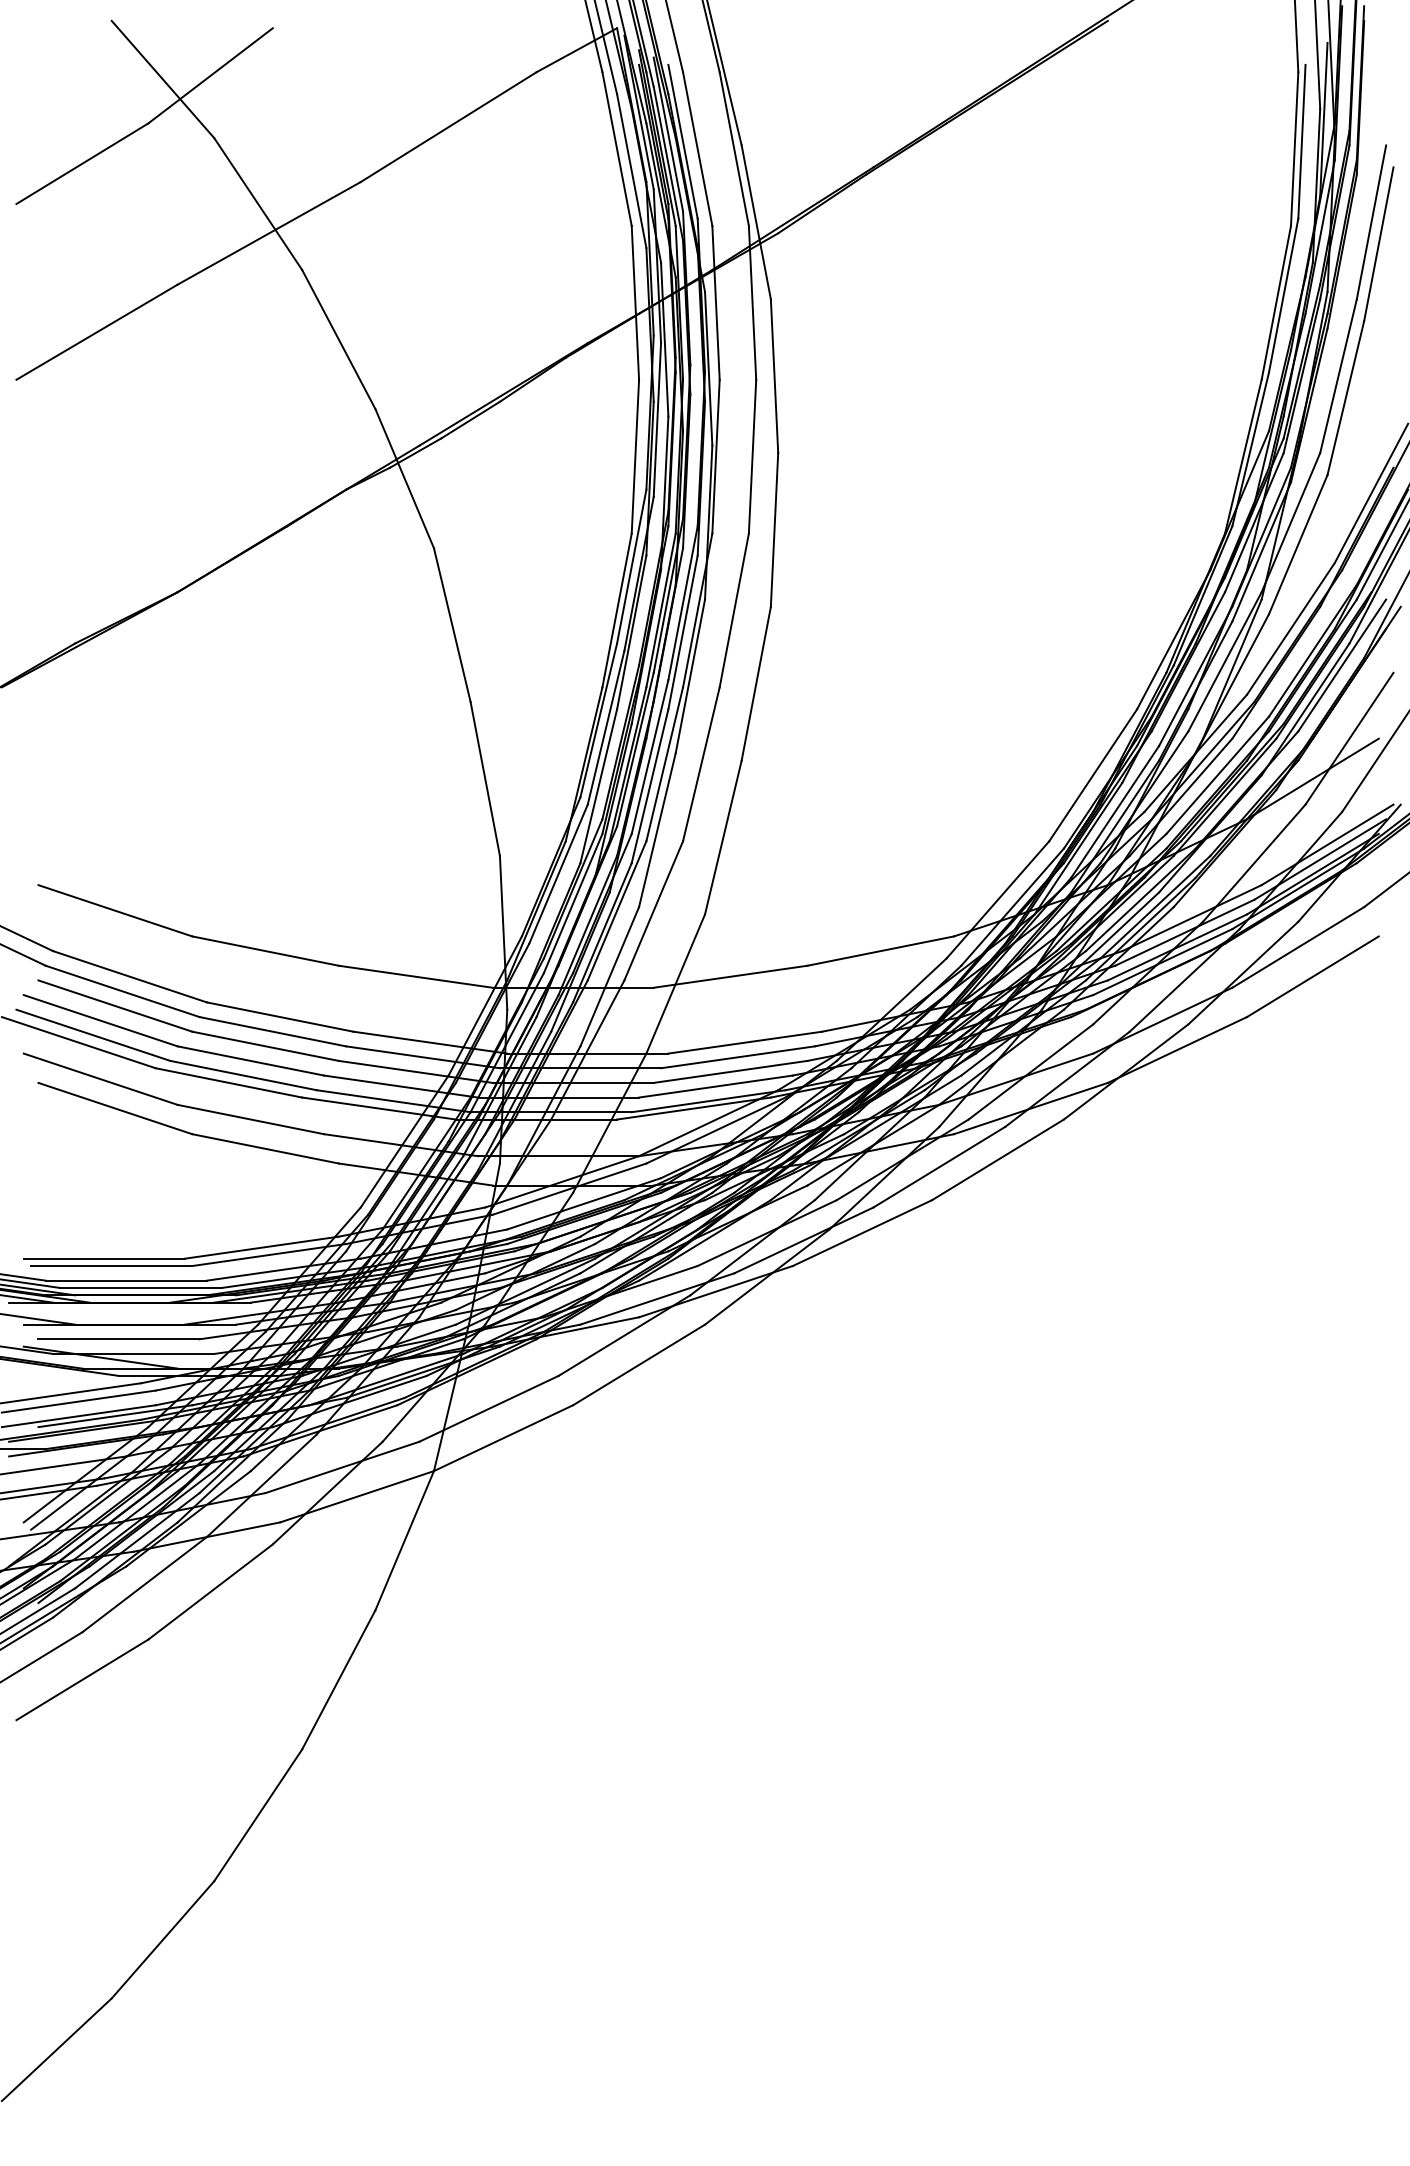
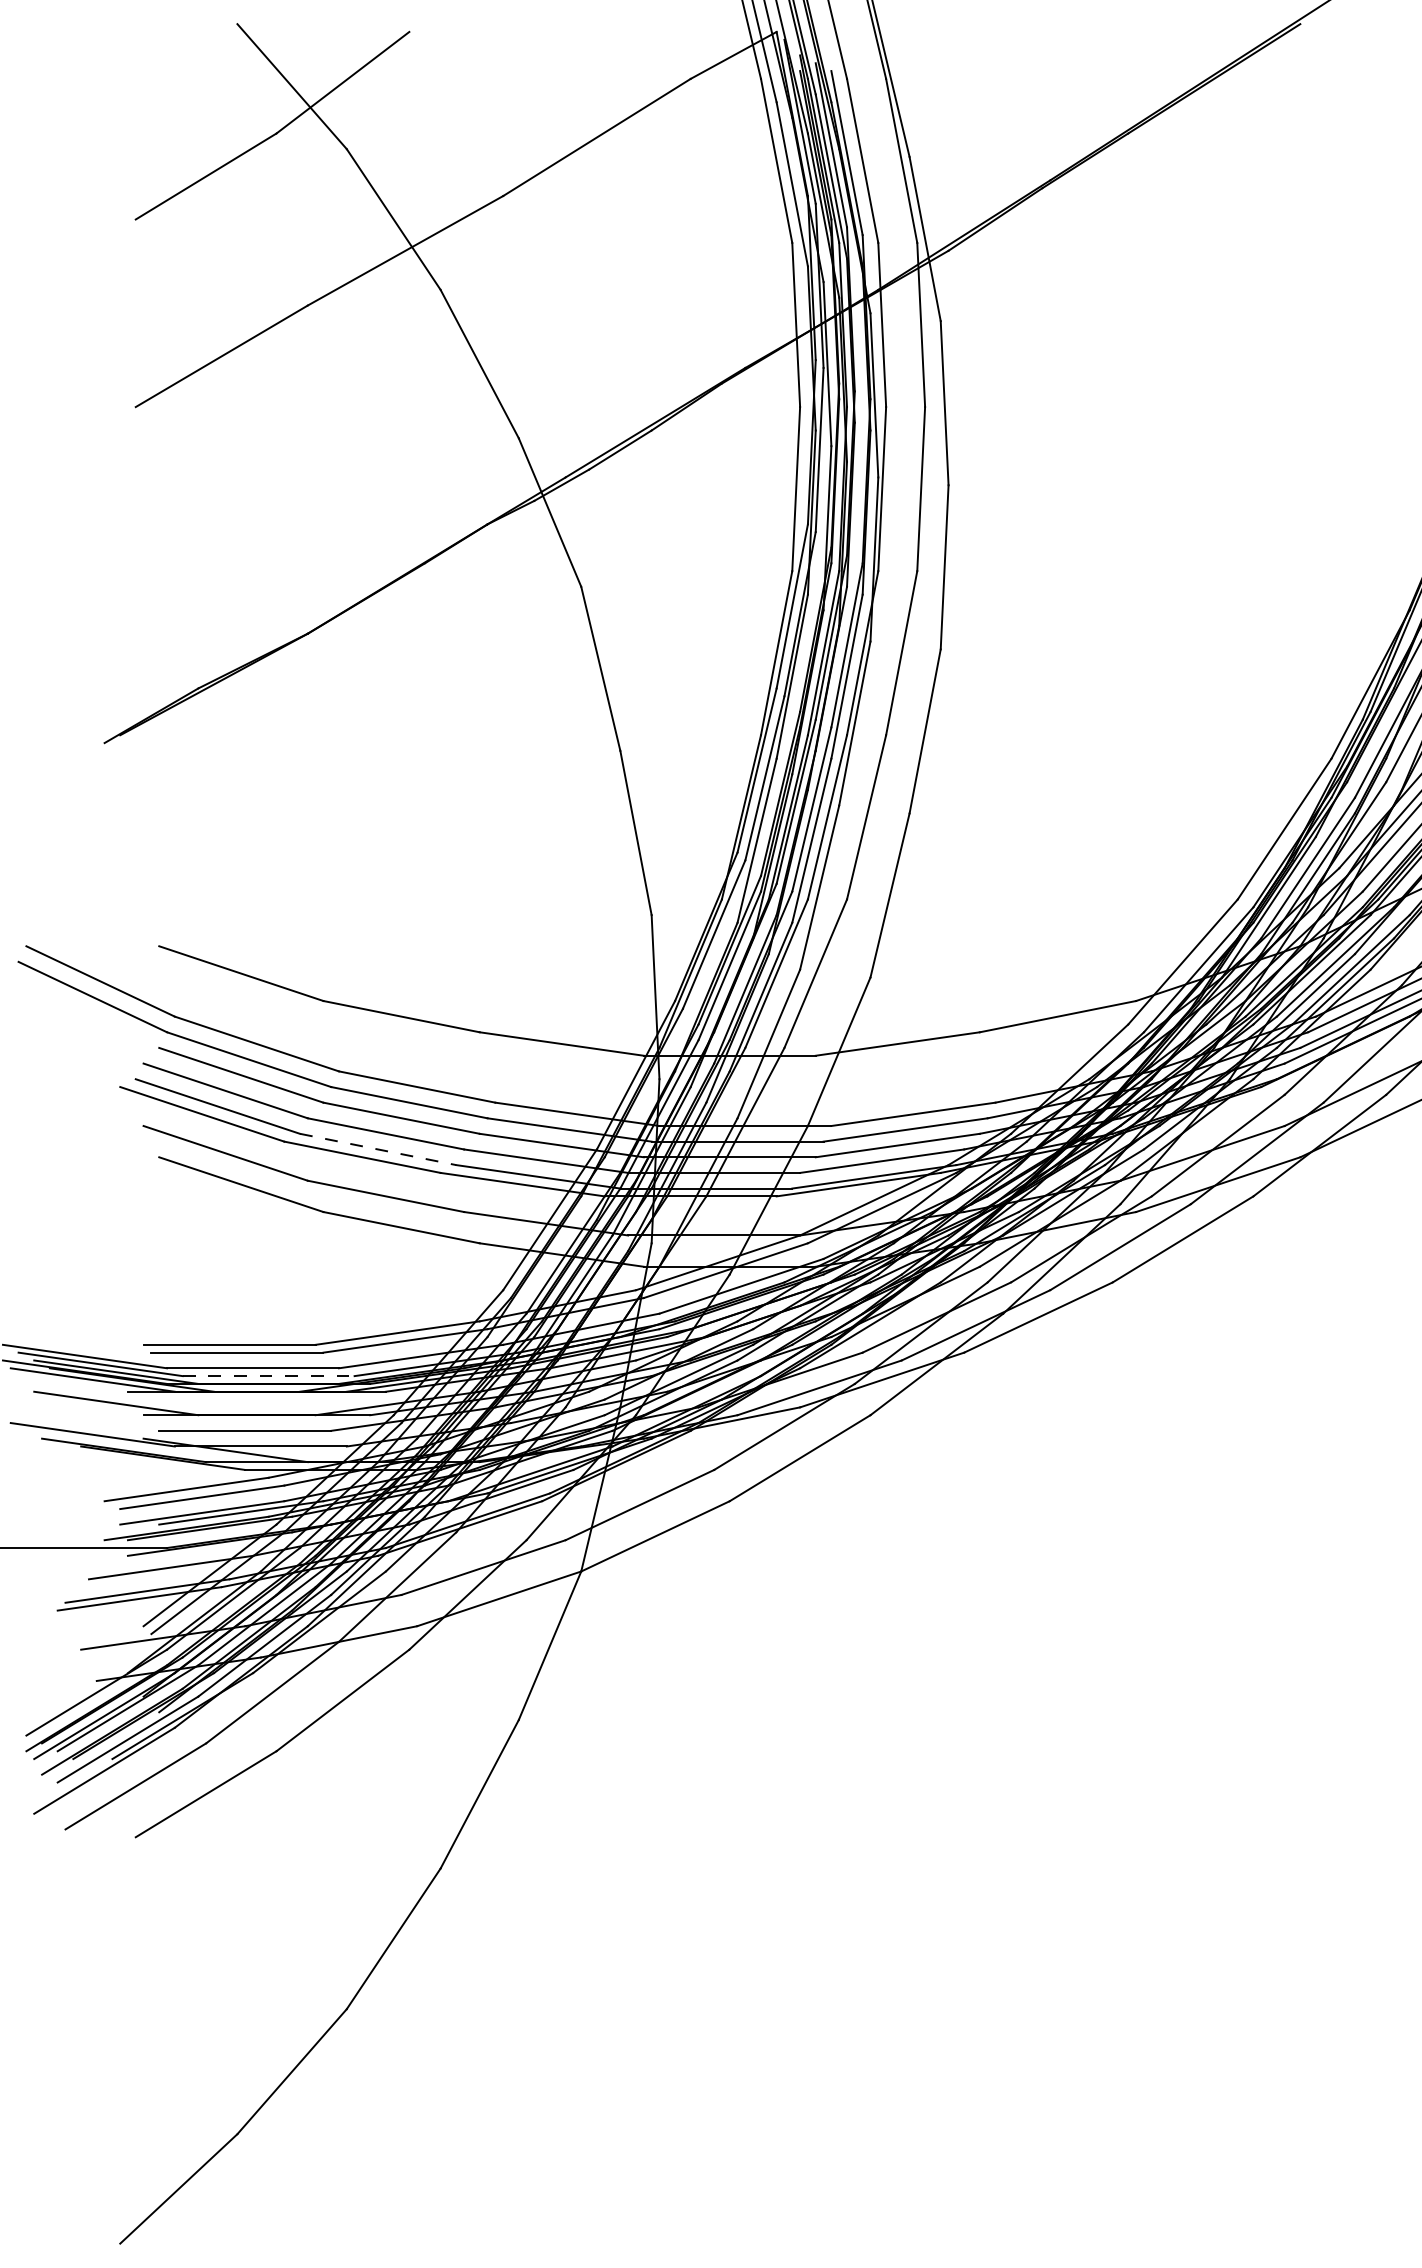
line: (243, 1075) -> (378, 1149), solid -> dashed
line: (140, 1287) -> (268, 1375), solid -> dashed

